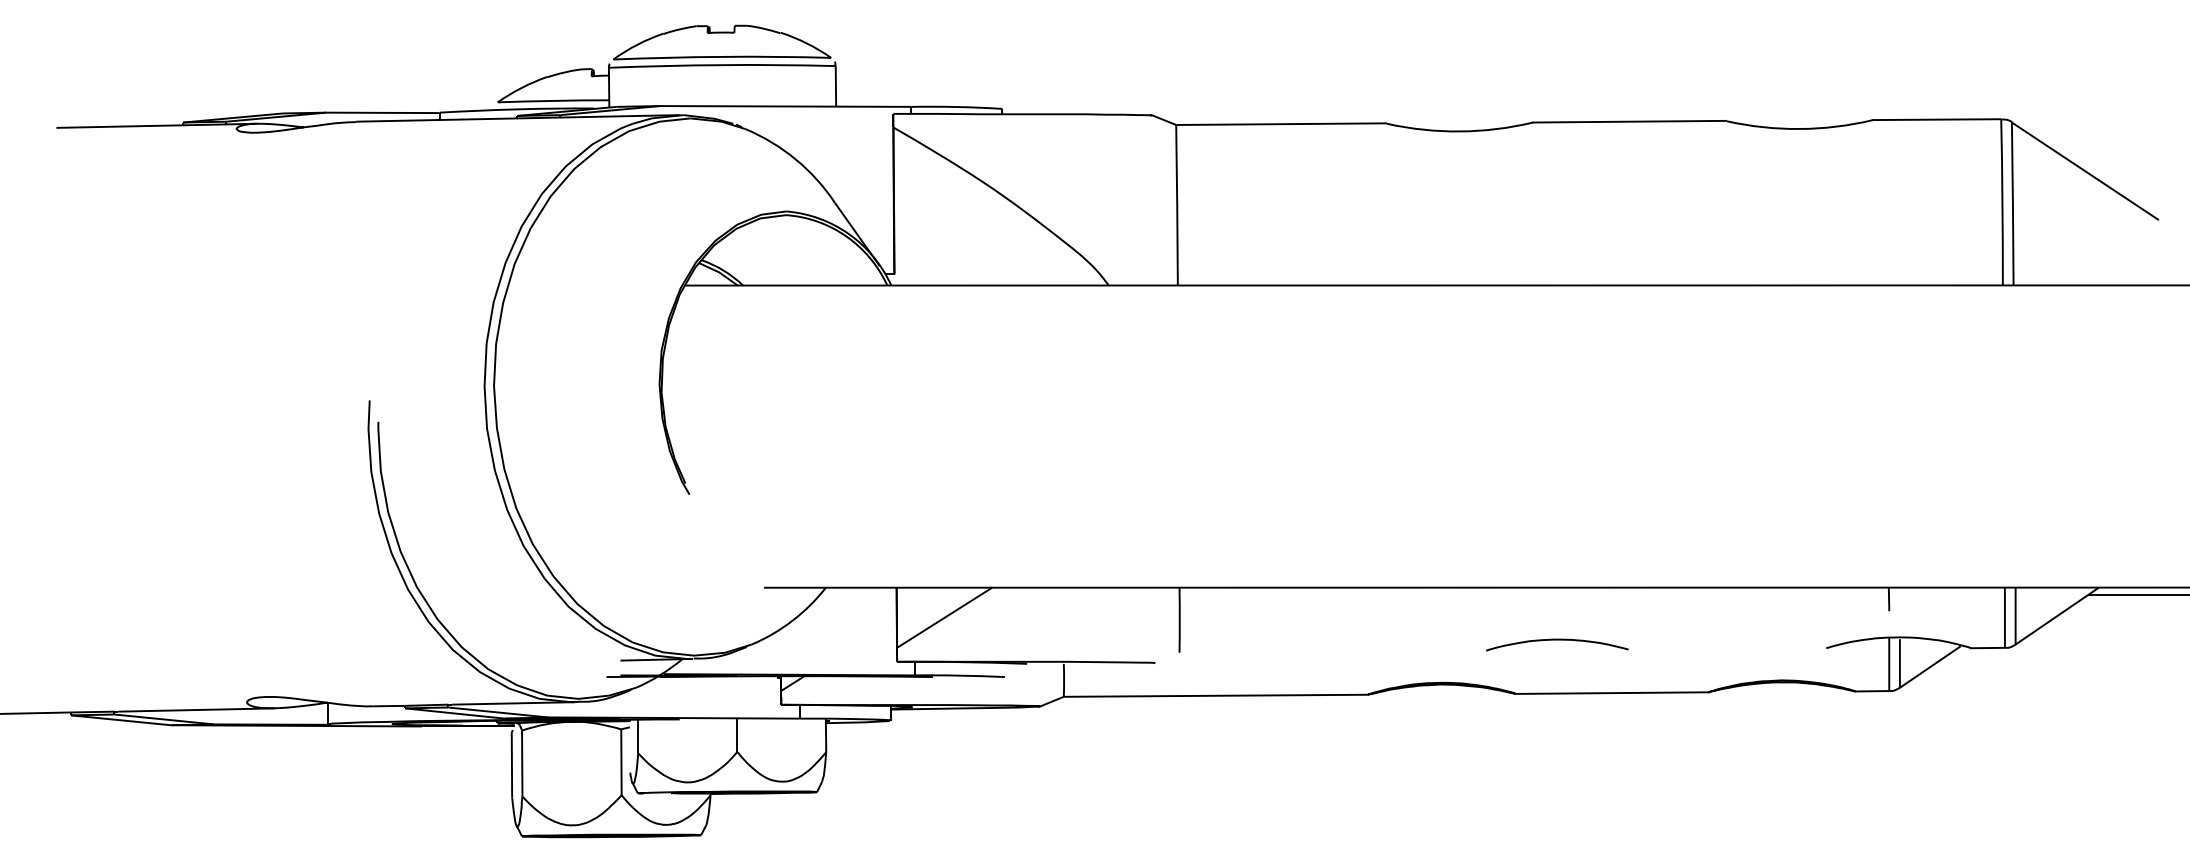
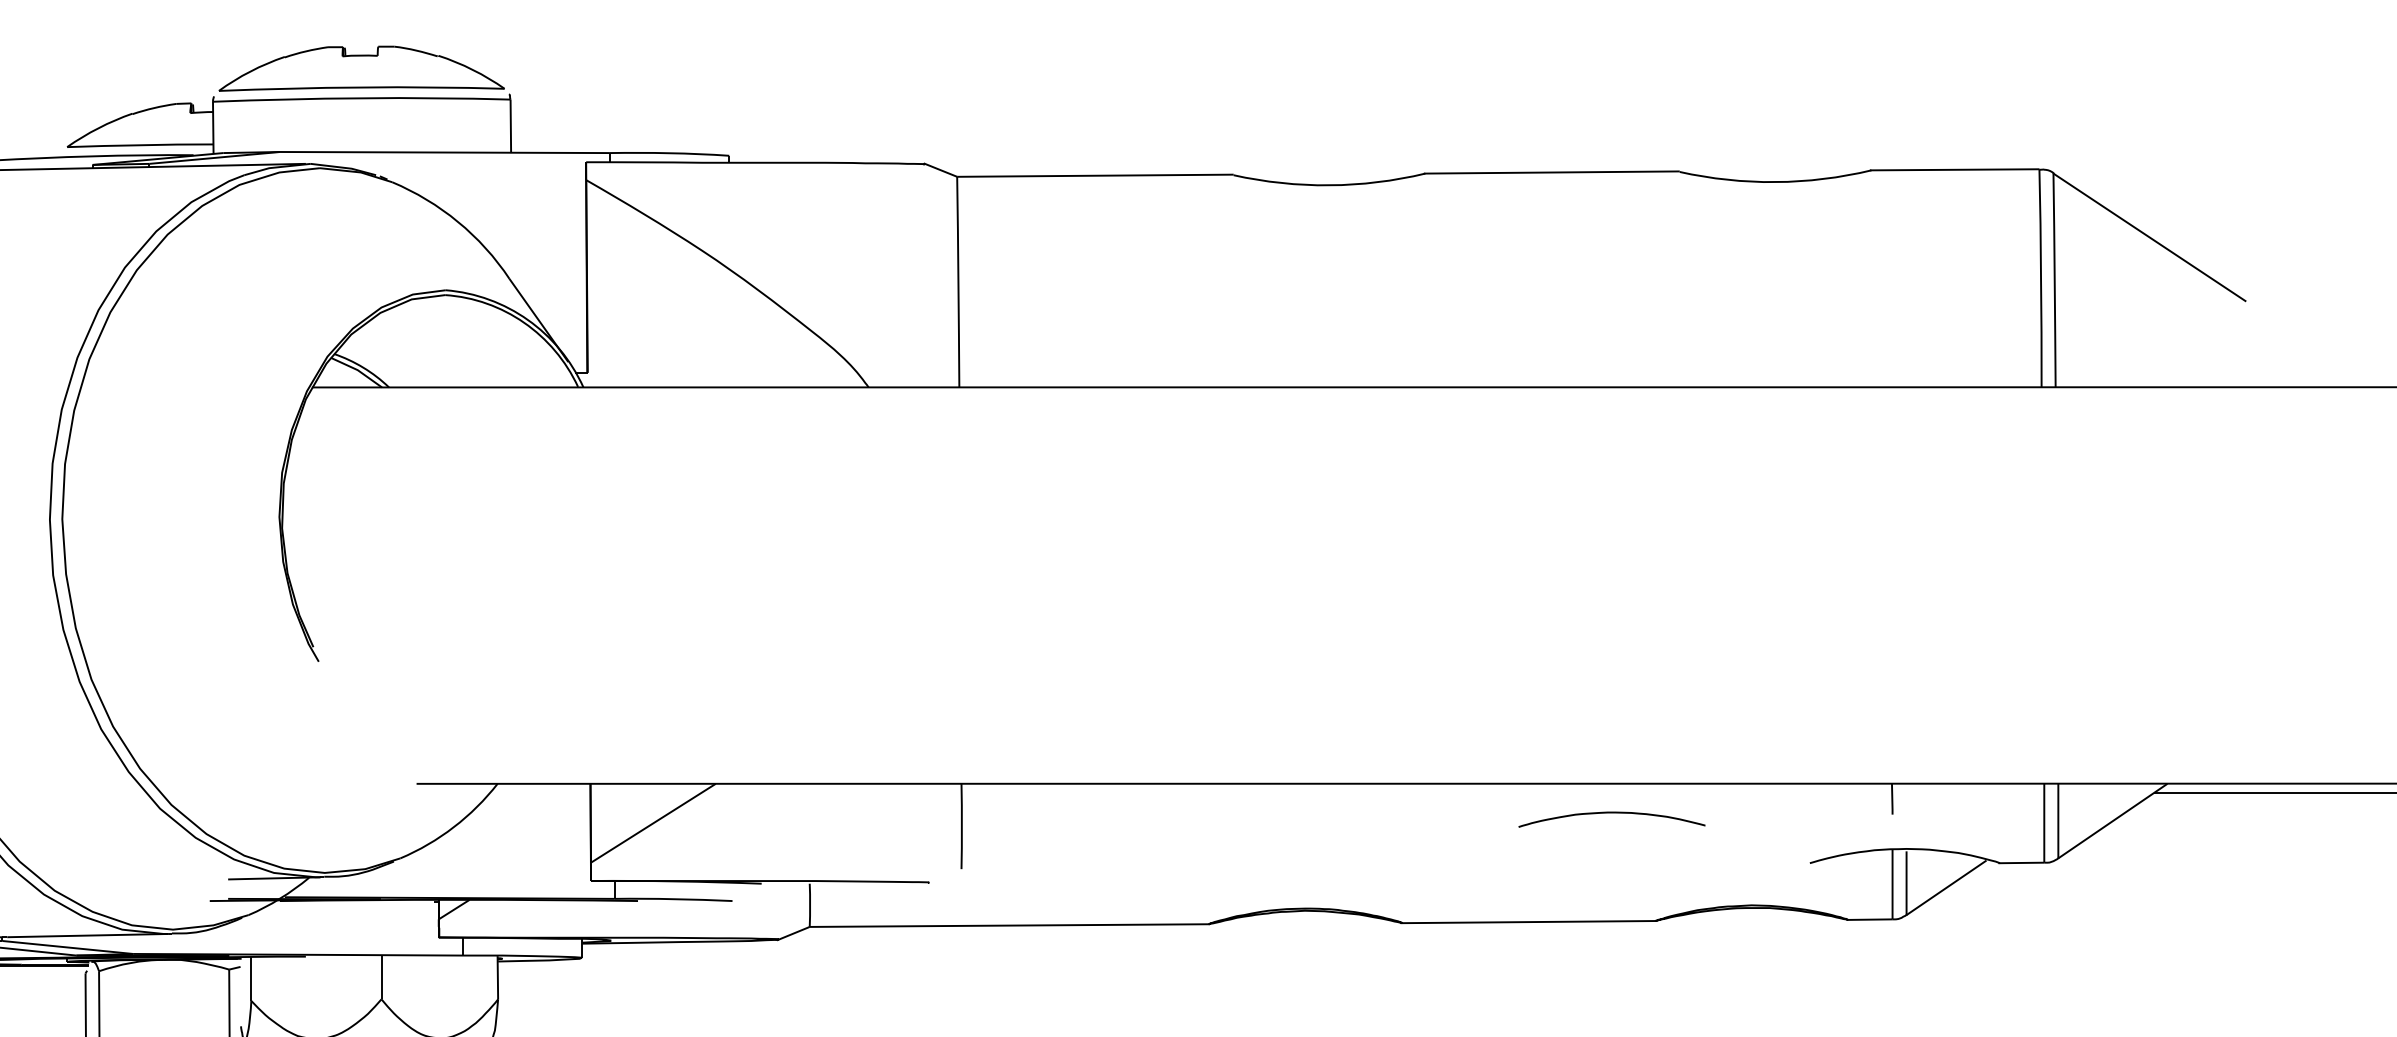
part: (1557, 644) -> (1612, 818), moved

